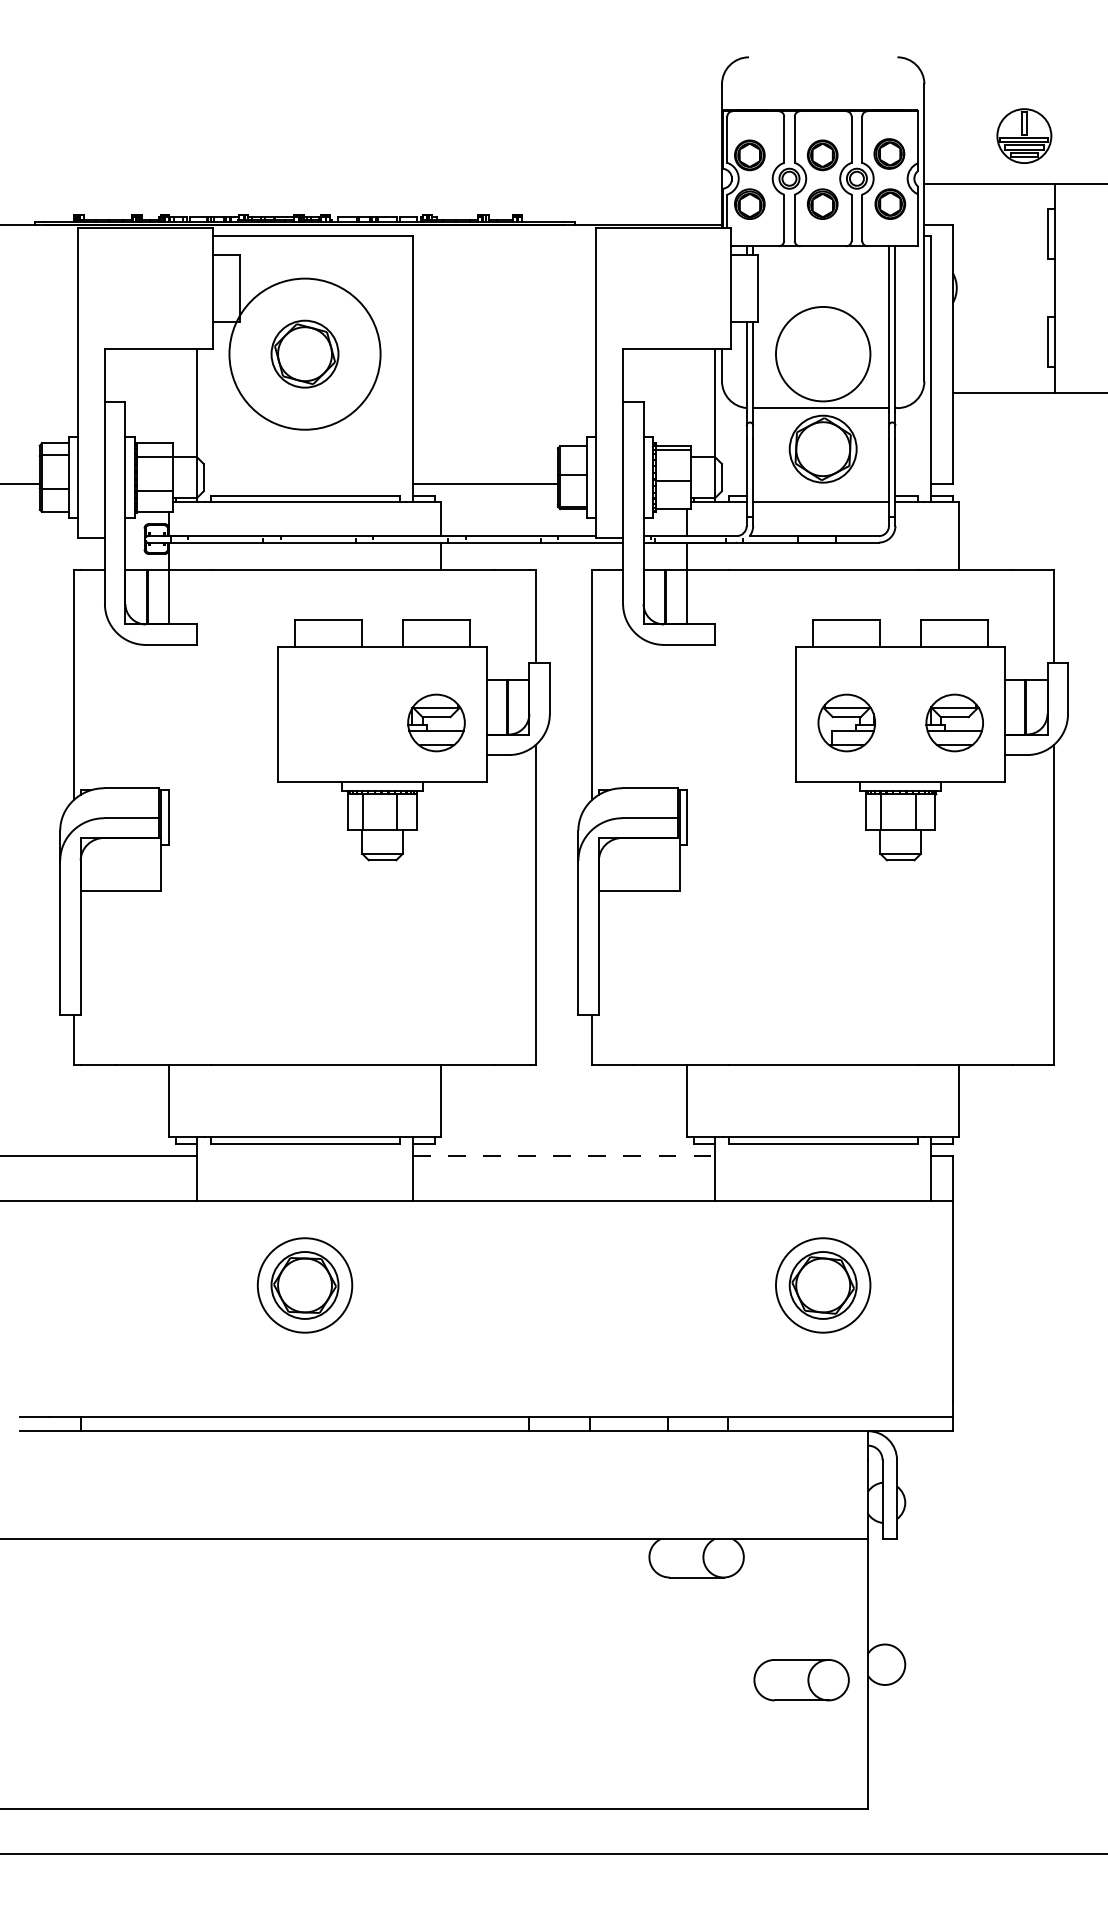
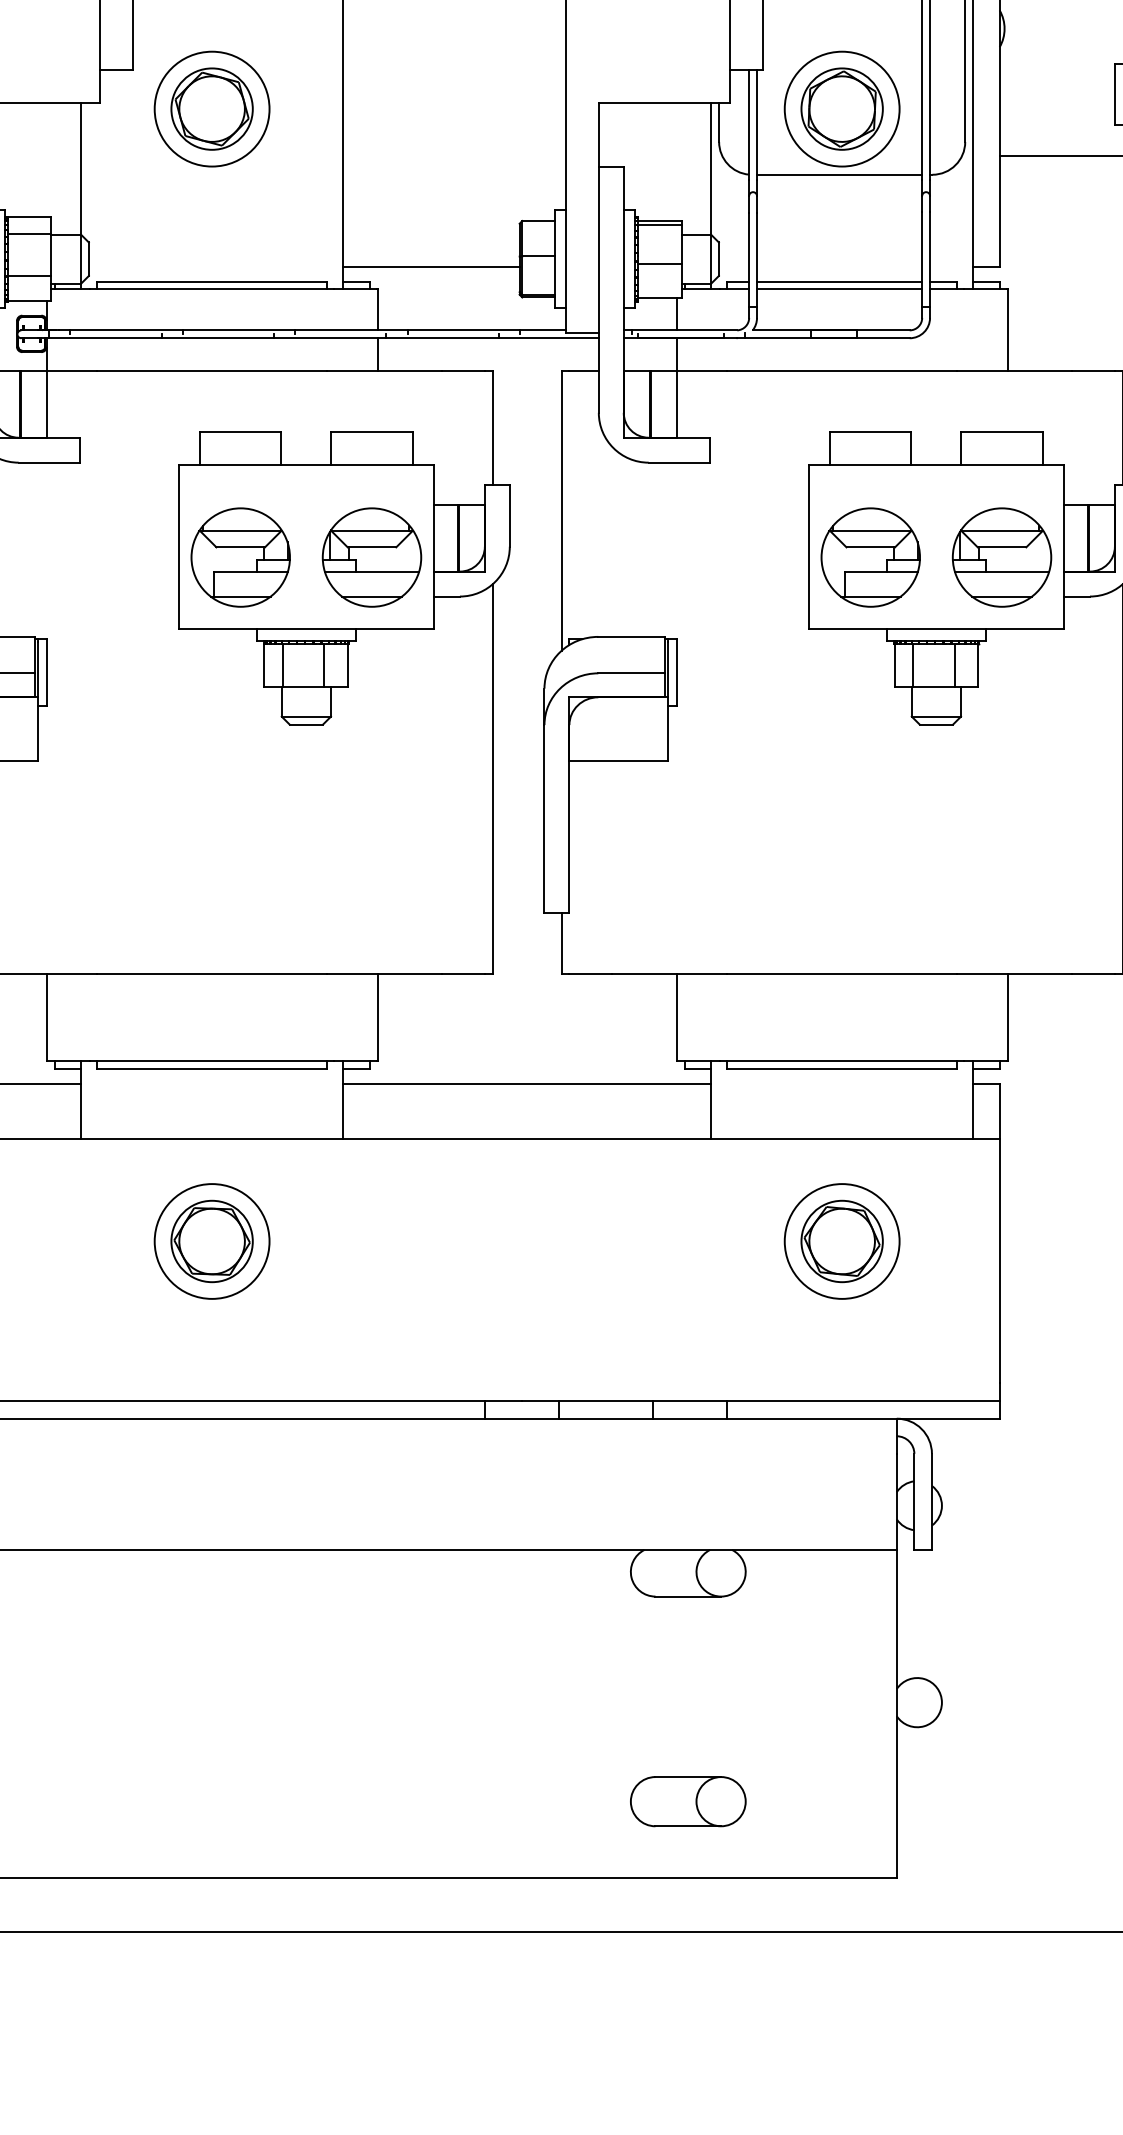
circle: (304, 353) -> (211, 108), size x0.62
part: (822, 448) -> (841, 108), moved
line: (821, 495) -> (840, 280), added
part: (328, 722) -> (240, 556), added
part: (436, 722) -> (371, 556), size x1.43
part: (846, 722) -> (870, 556), size x1.43
part: (954, 722) -> (1001, 556), size x1.43
line: (564, 1155) -> (527, 1083), dashed -> solid
part: (801, 1680) -> (688, 1802), moved

